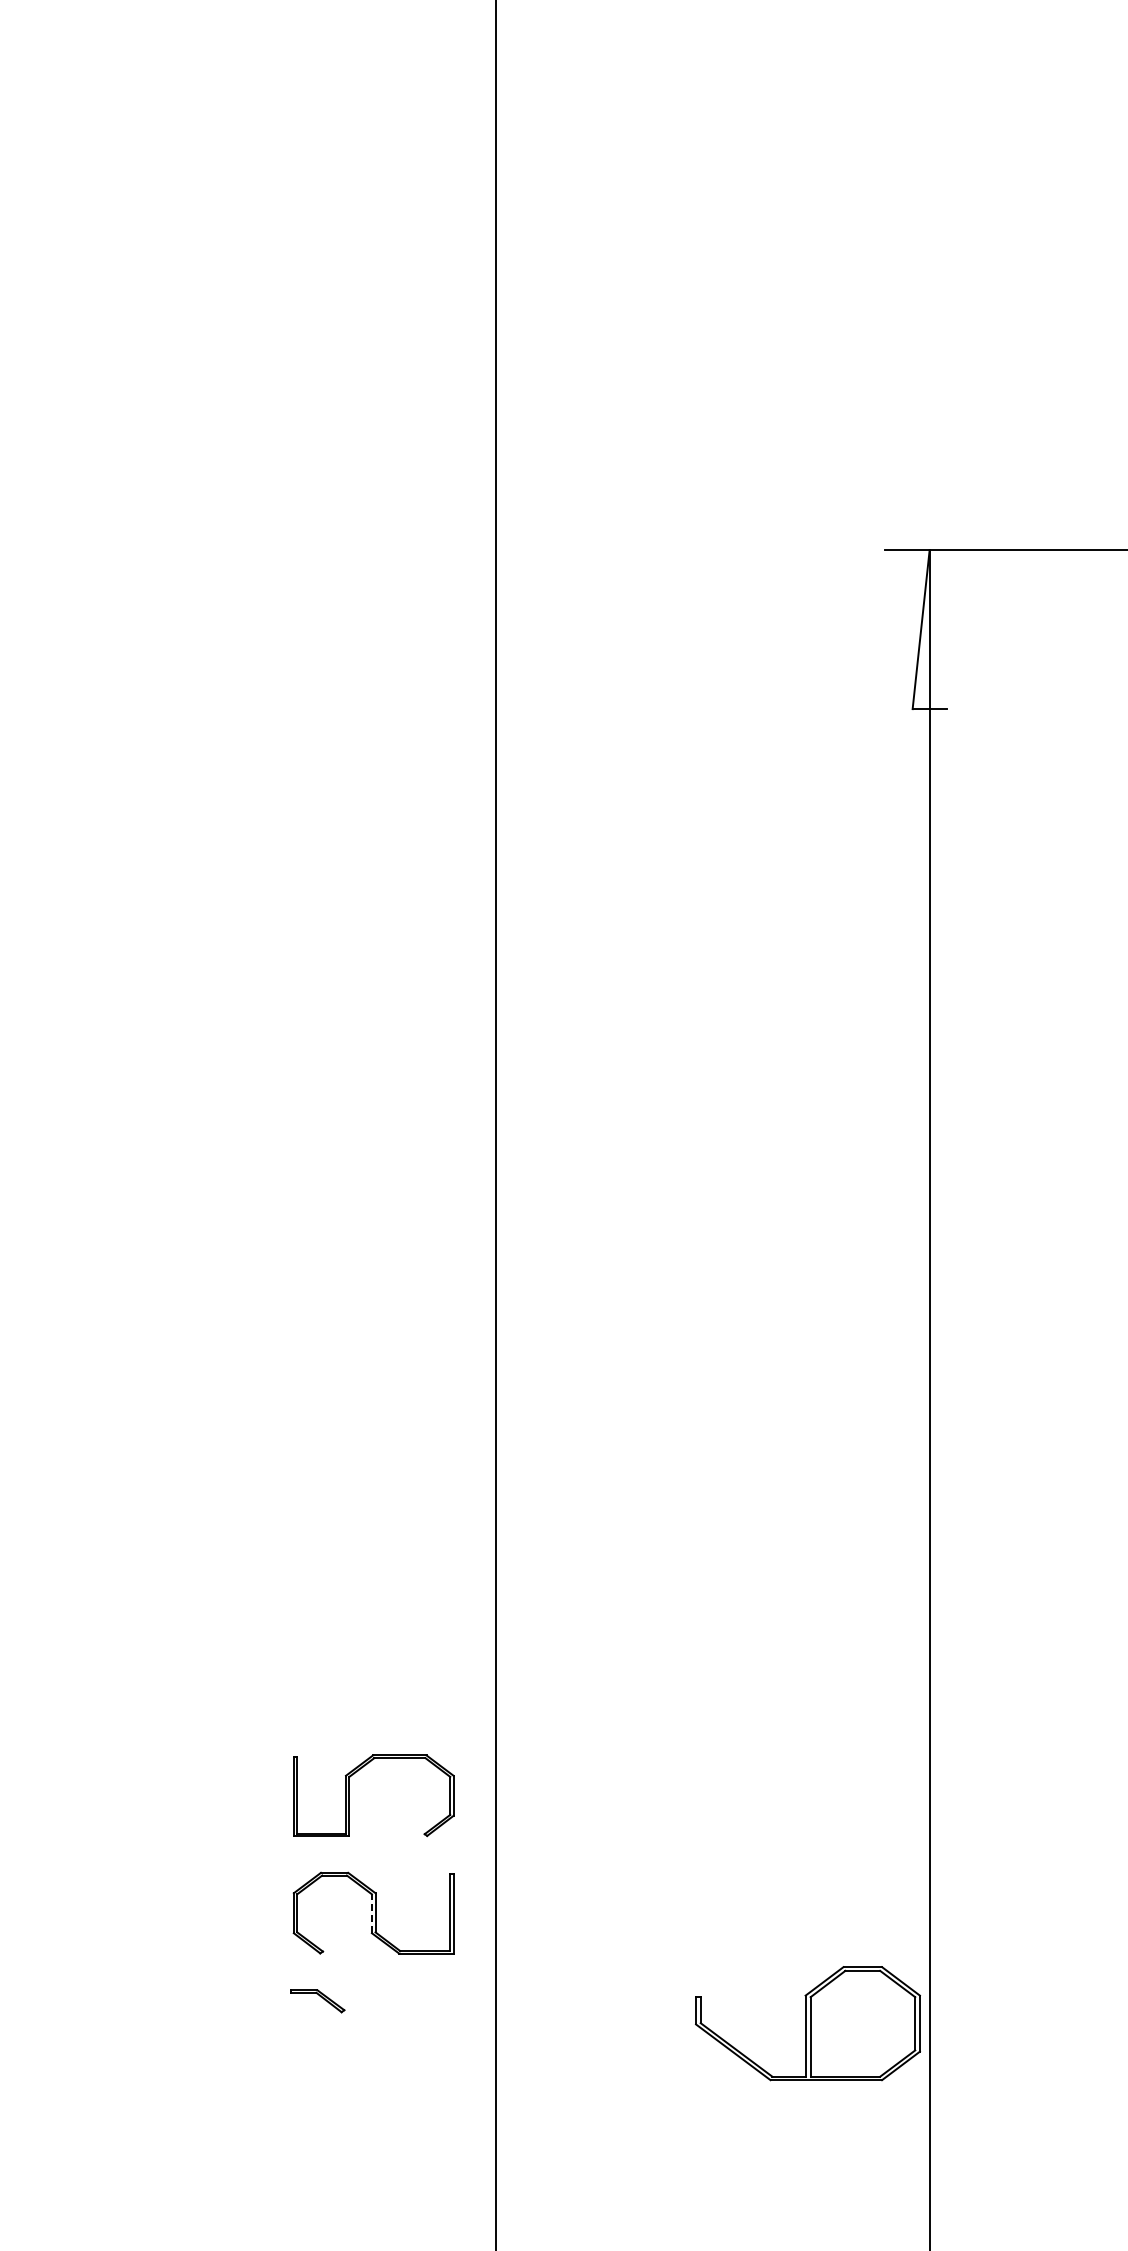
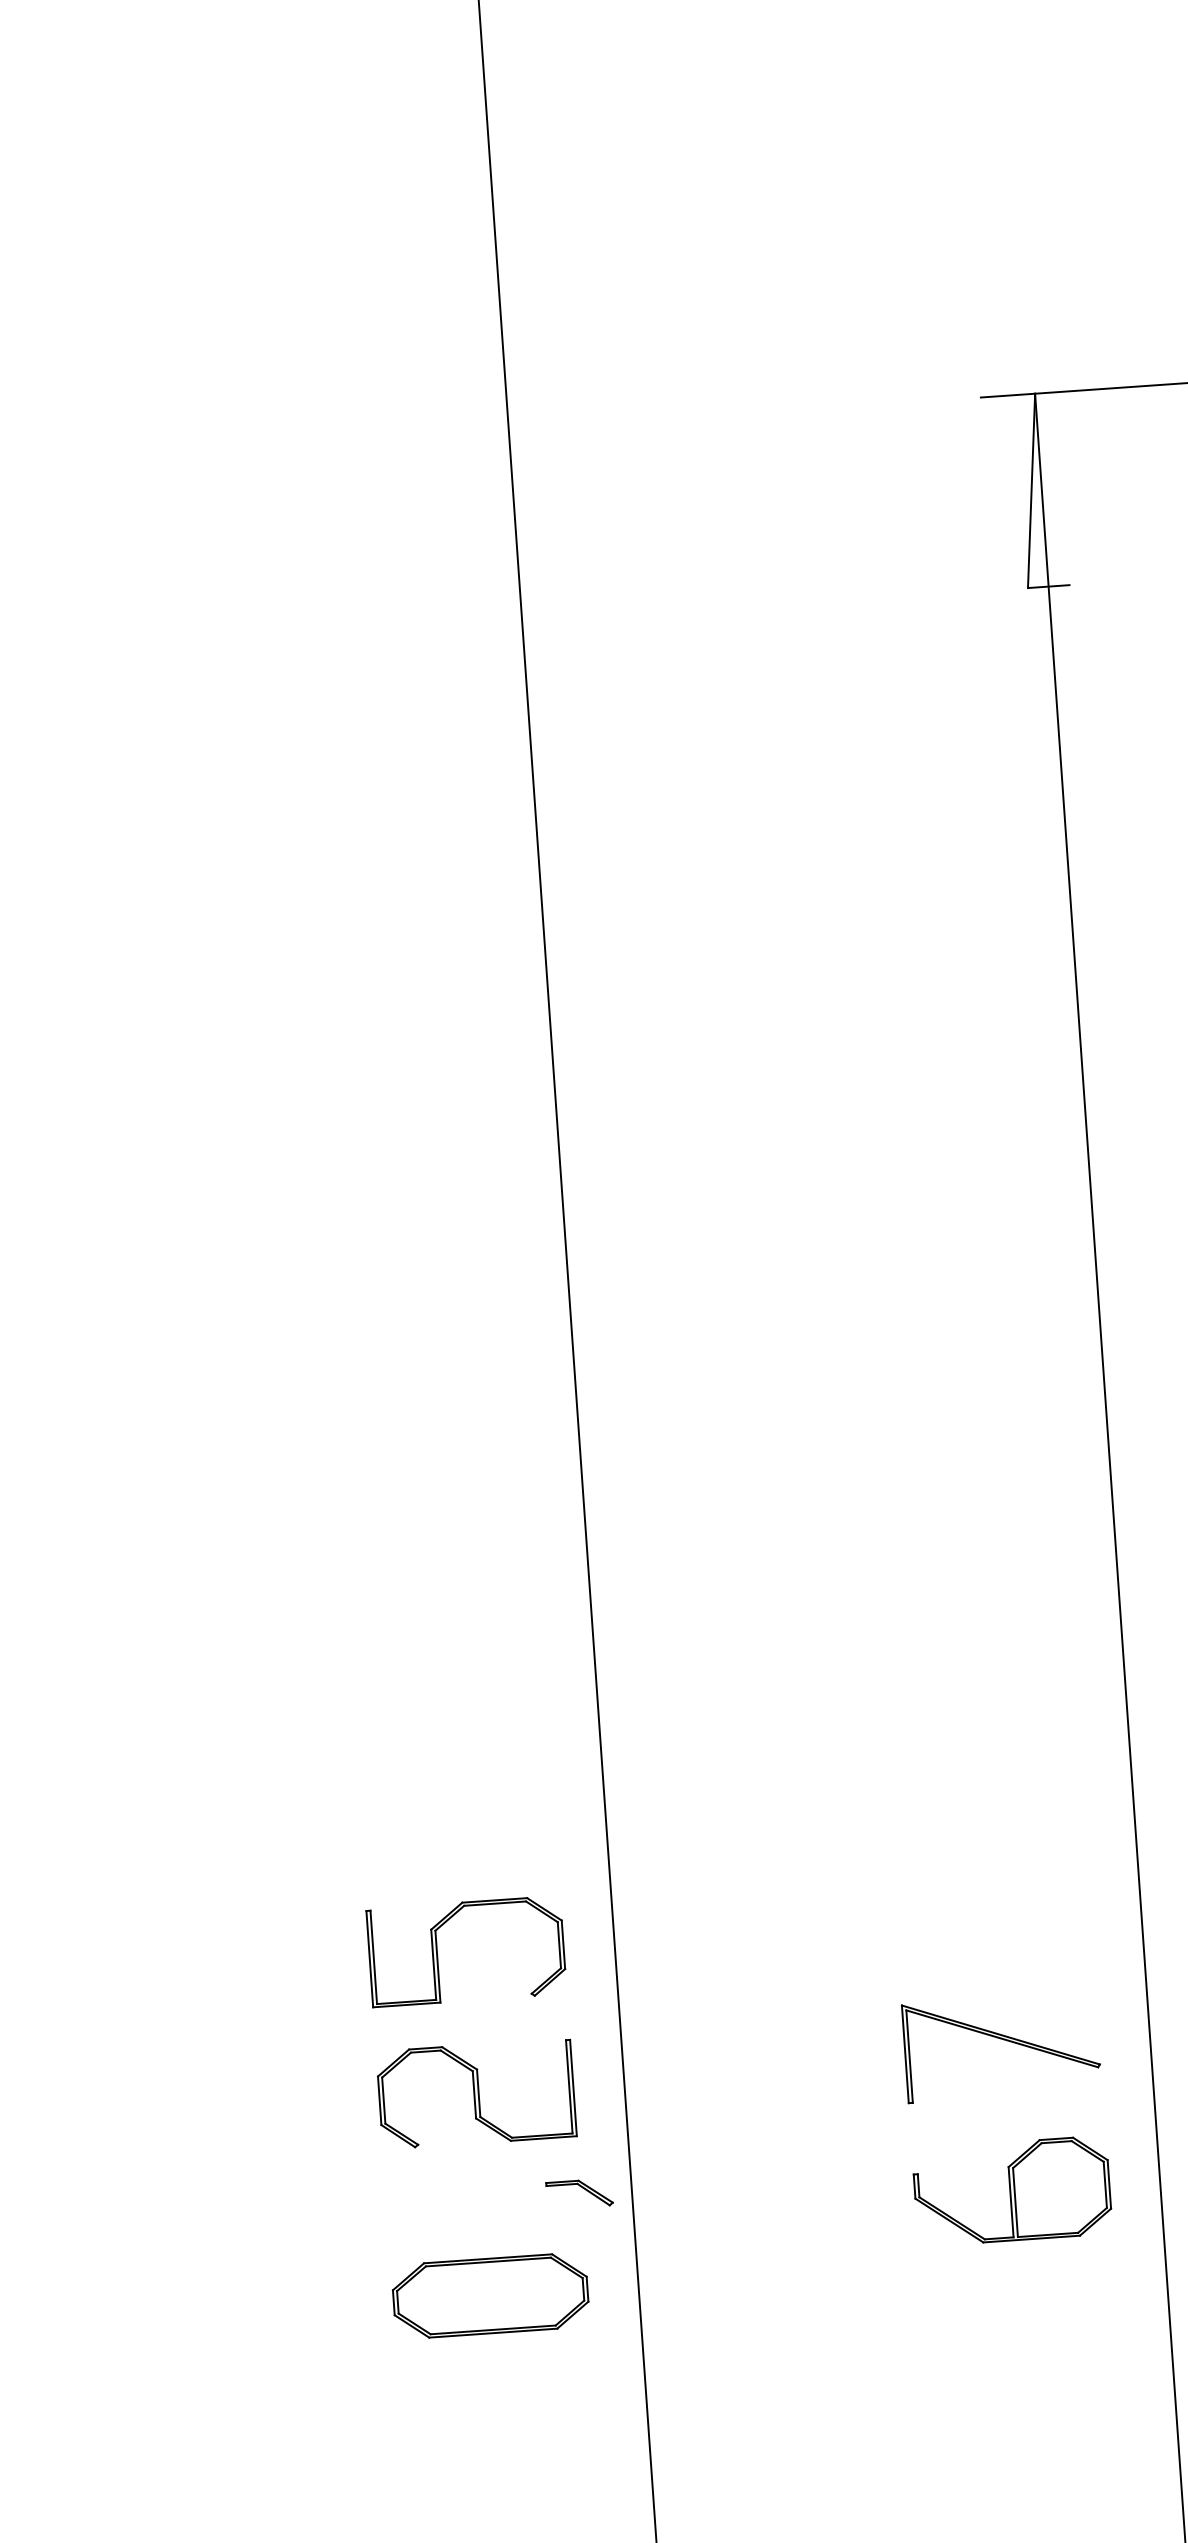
part: (808, 1899) -> (1002, 2040), added
line: (371, 1913) -> (473, 2094), dashed -> solid
part: (317, 2001) -> (579, 2194), moved
part: (807, 2023) -> (1011, 2190), size x0.71
part: (373, 2079) -> (490, 2295), added

